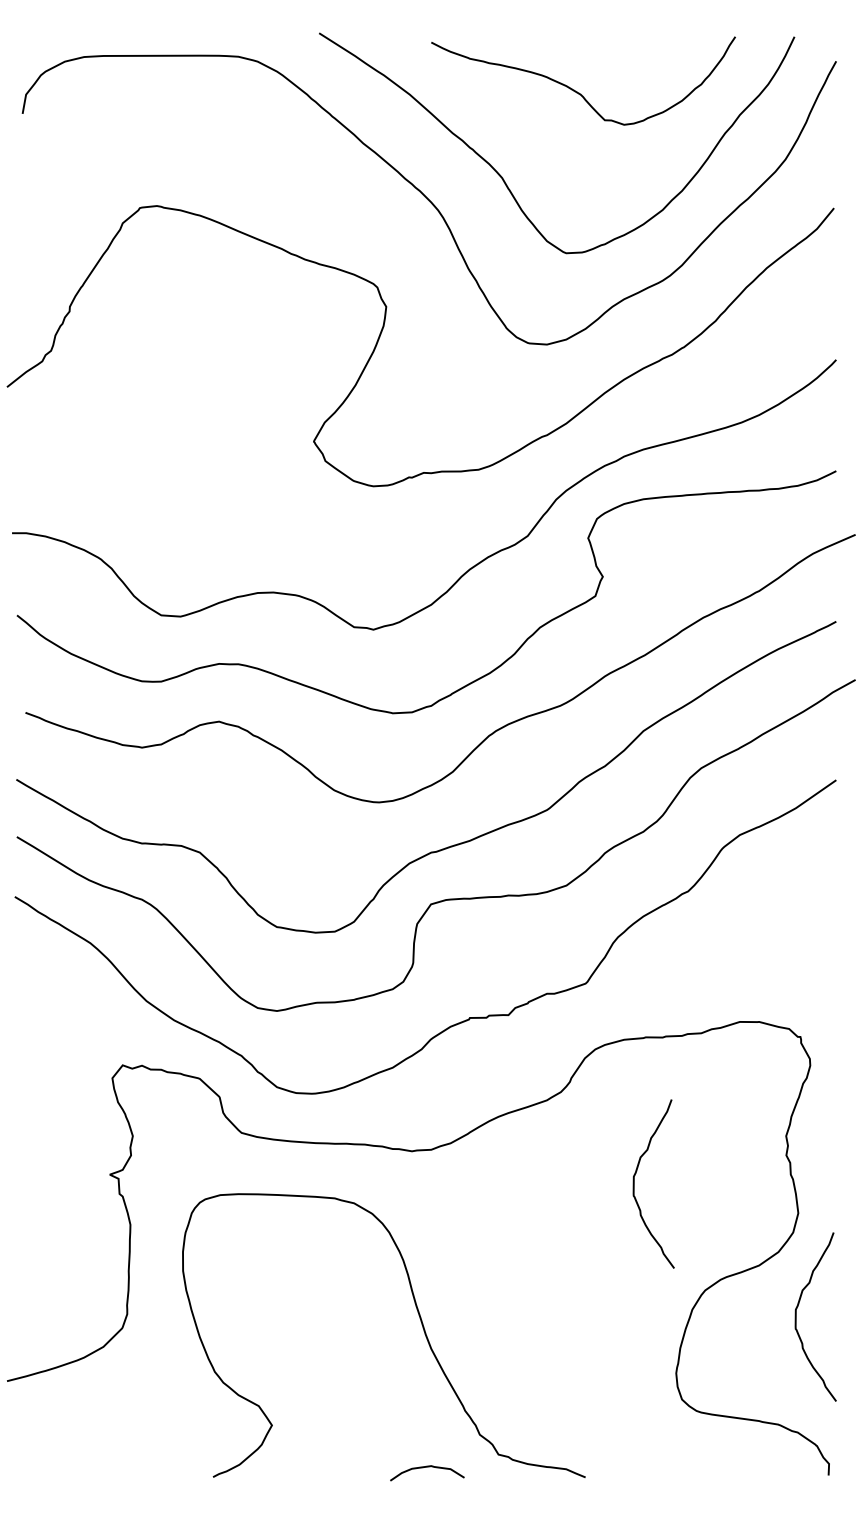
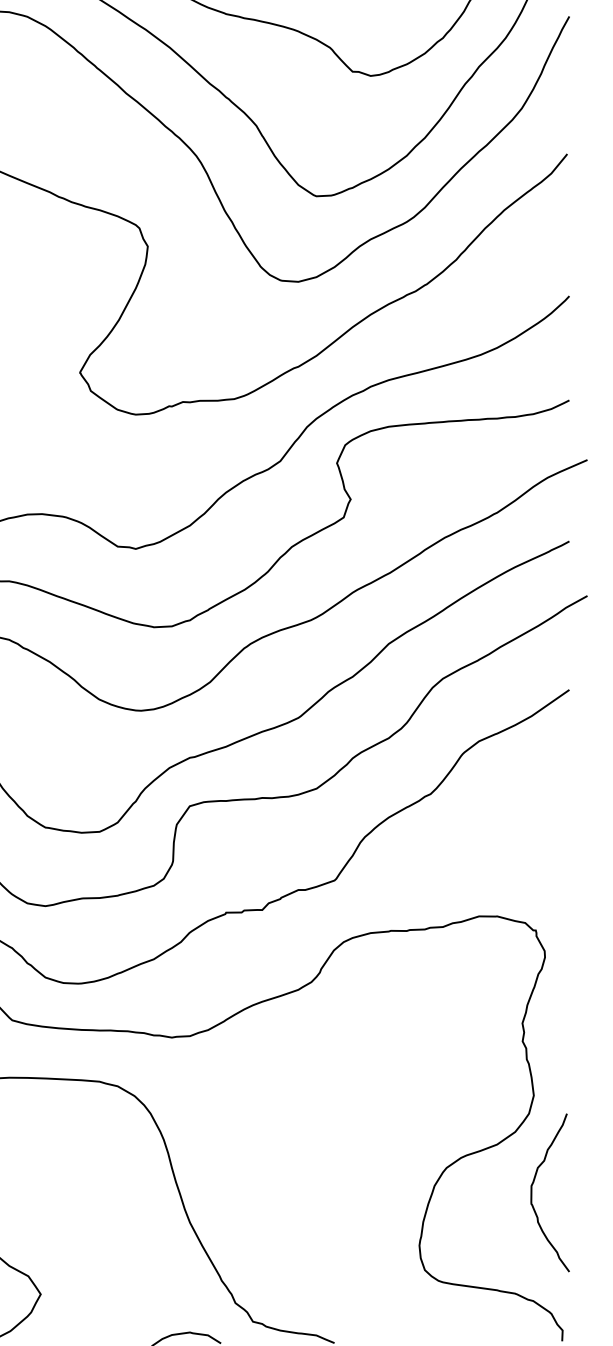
curve: (634, 1183) -> (380, 1067), removed

